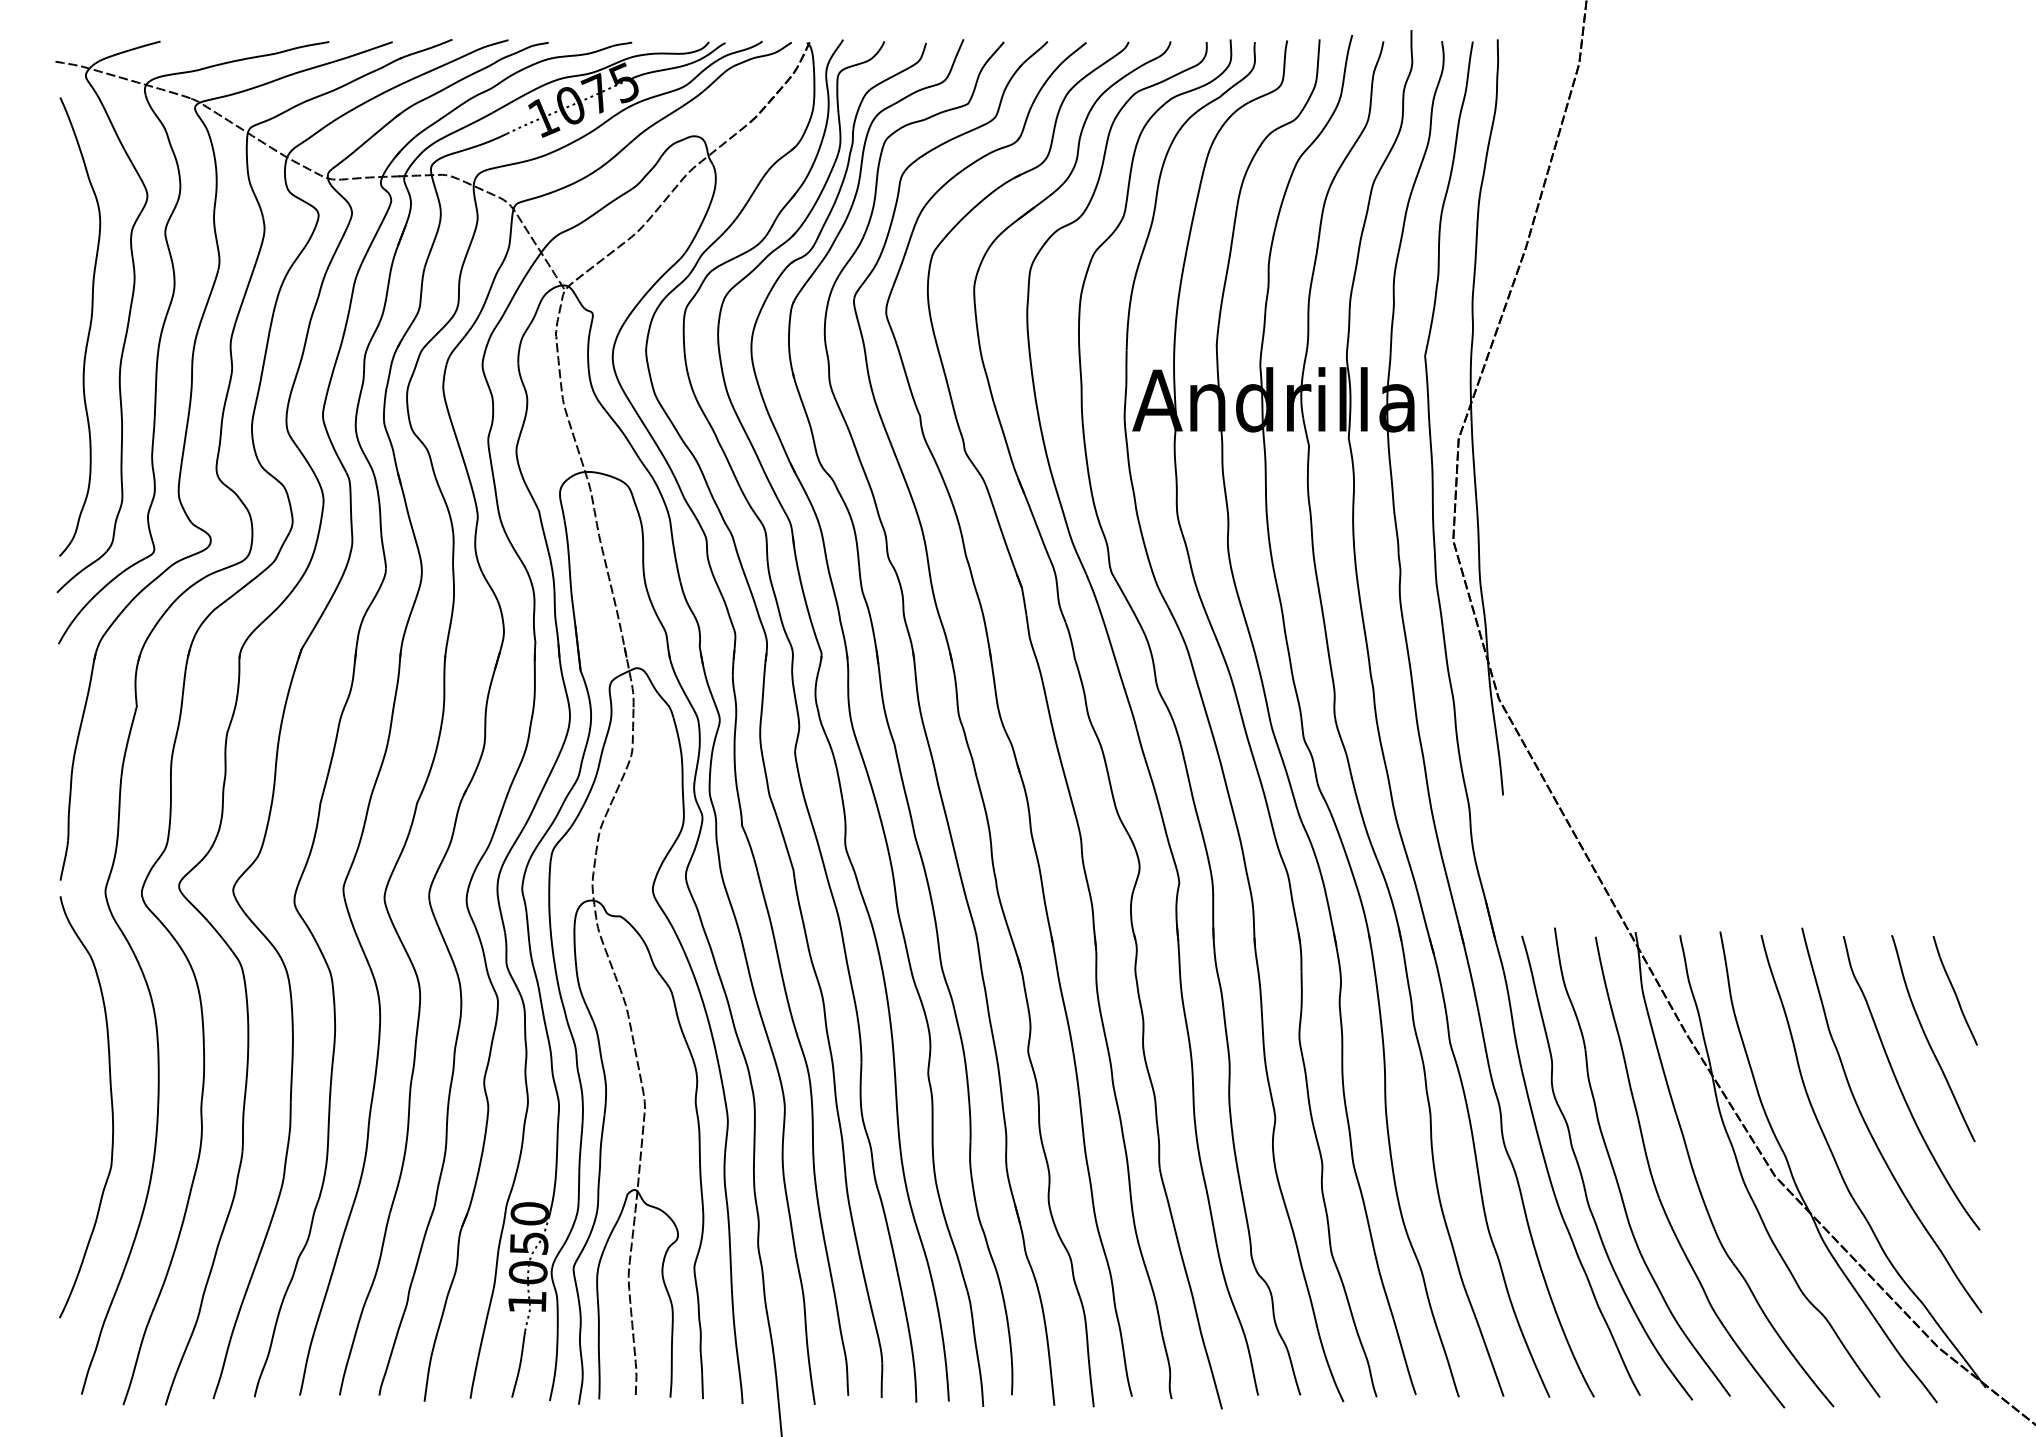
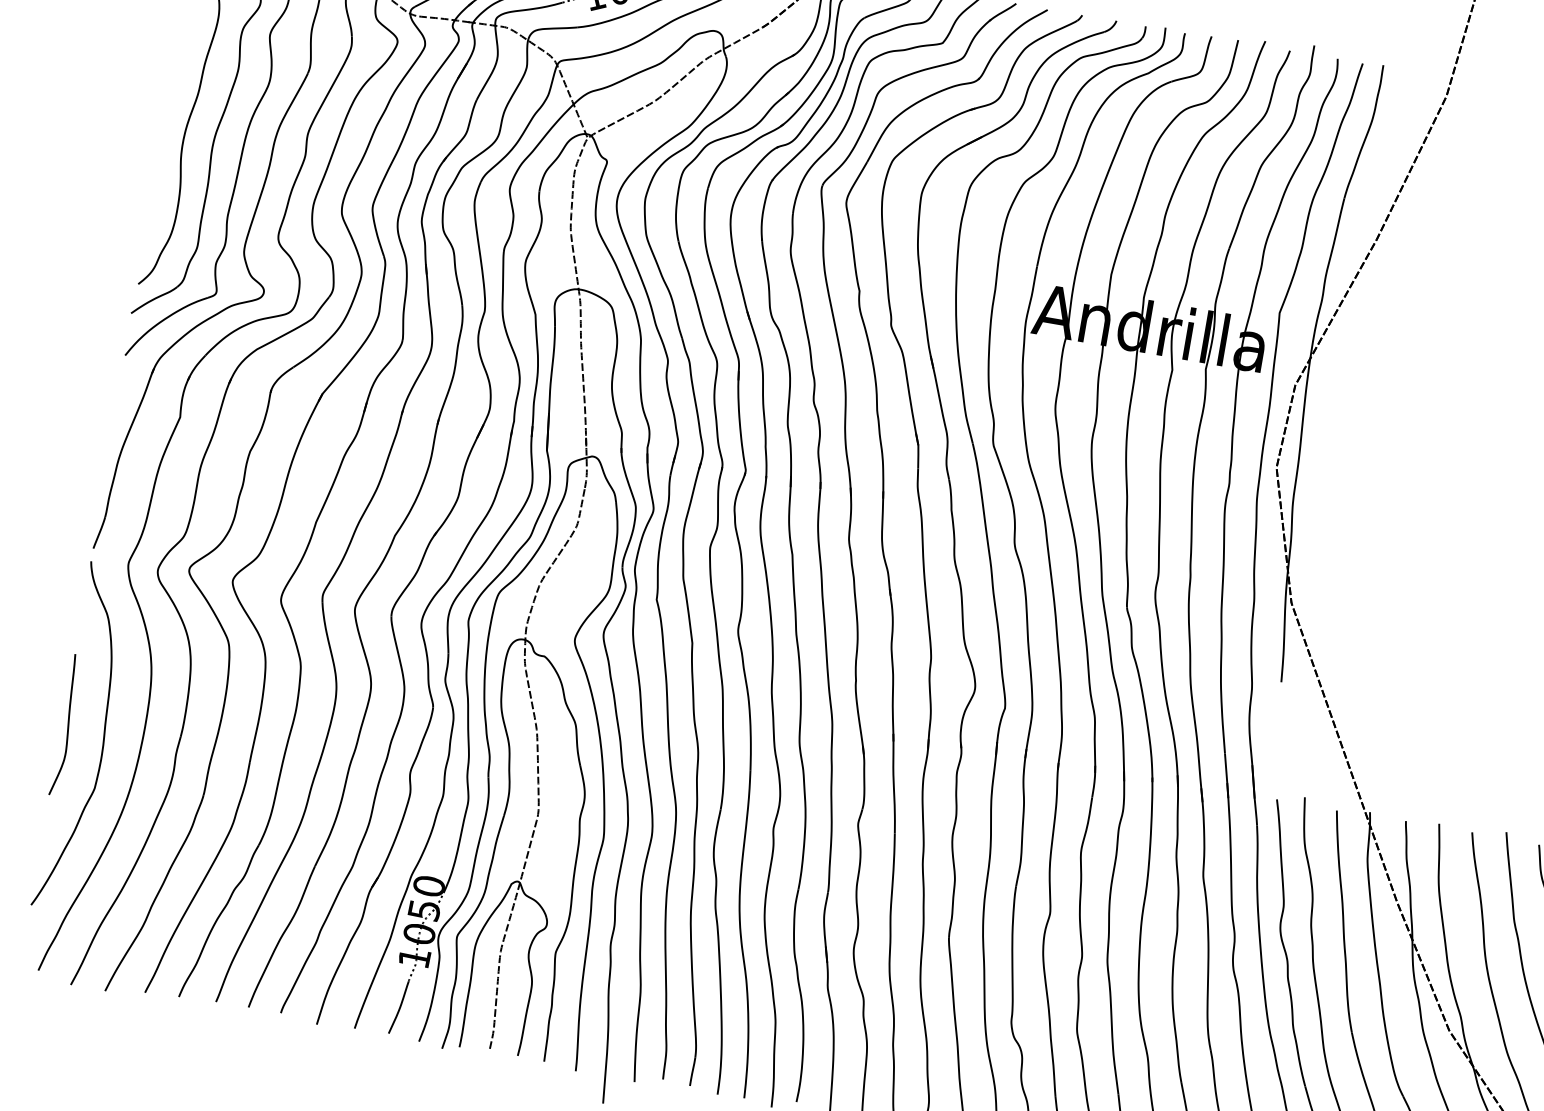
curve: (66, 1096) -> (67, 725), added

